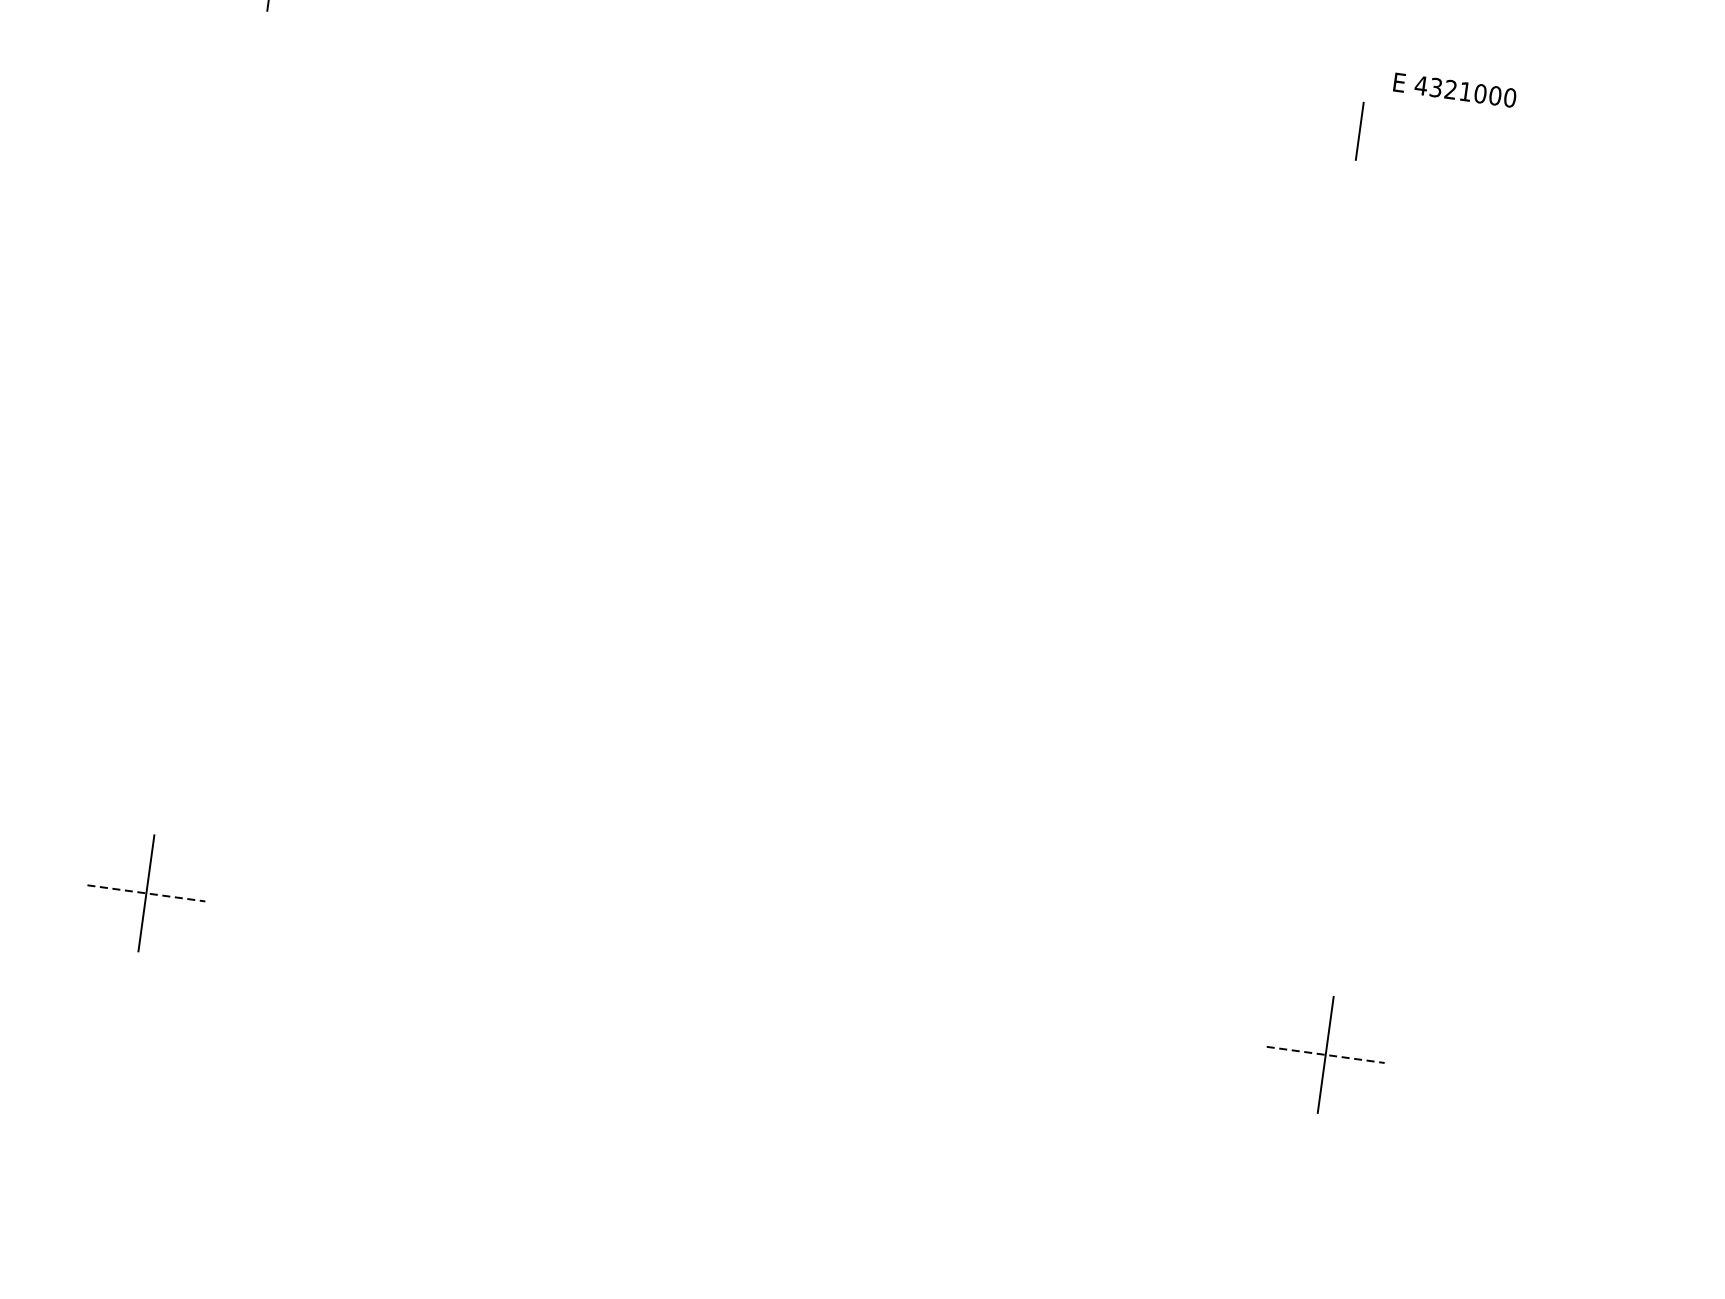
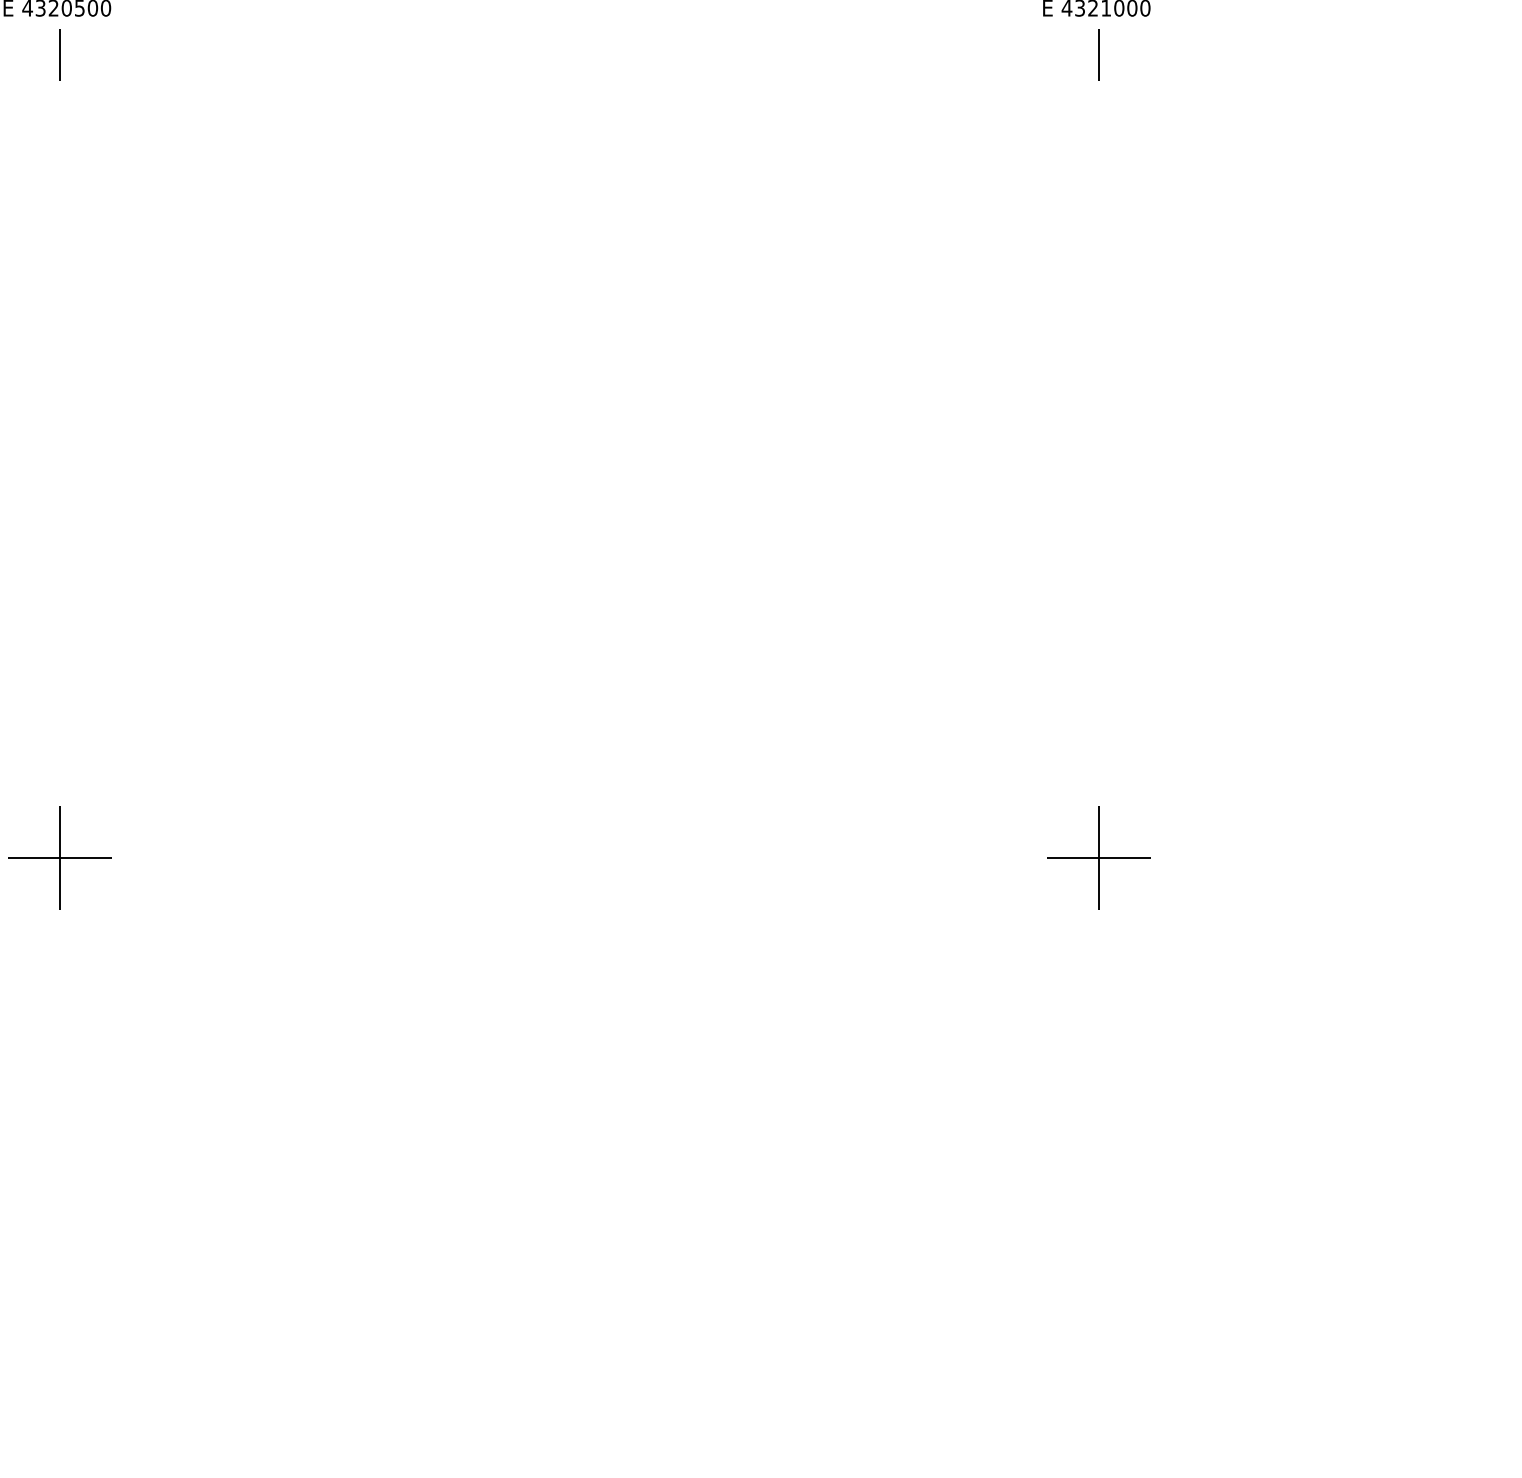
line: (1359, 130) -> (1098, 54), moved
line: (145, 893) -> (59, 858), dashed -> solid
line: (1325, 1055) -> (1099, 858), dashed -> solid

